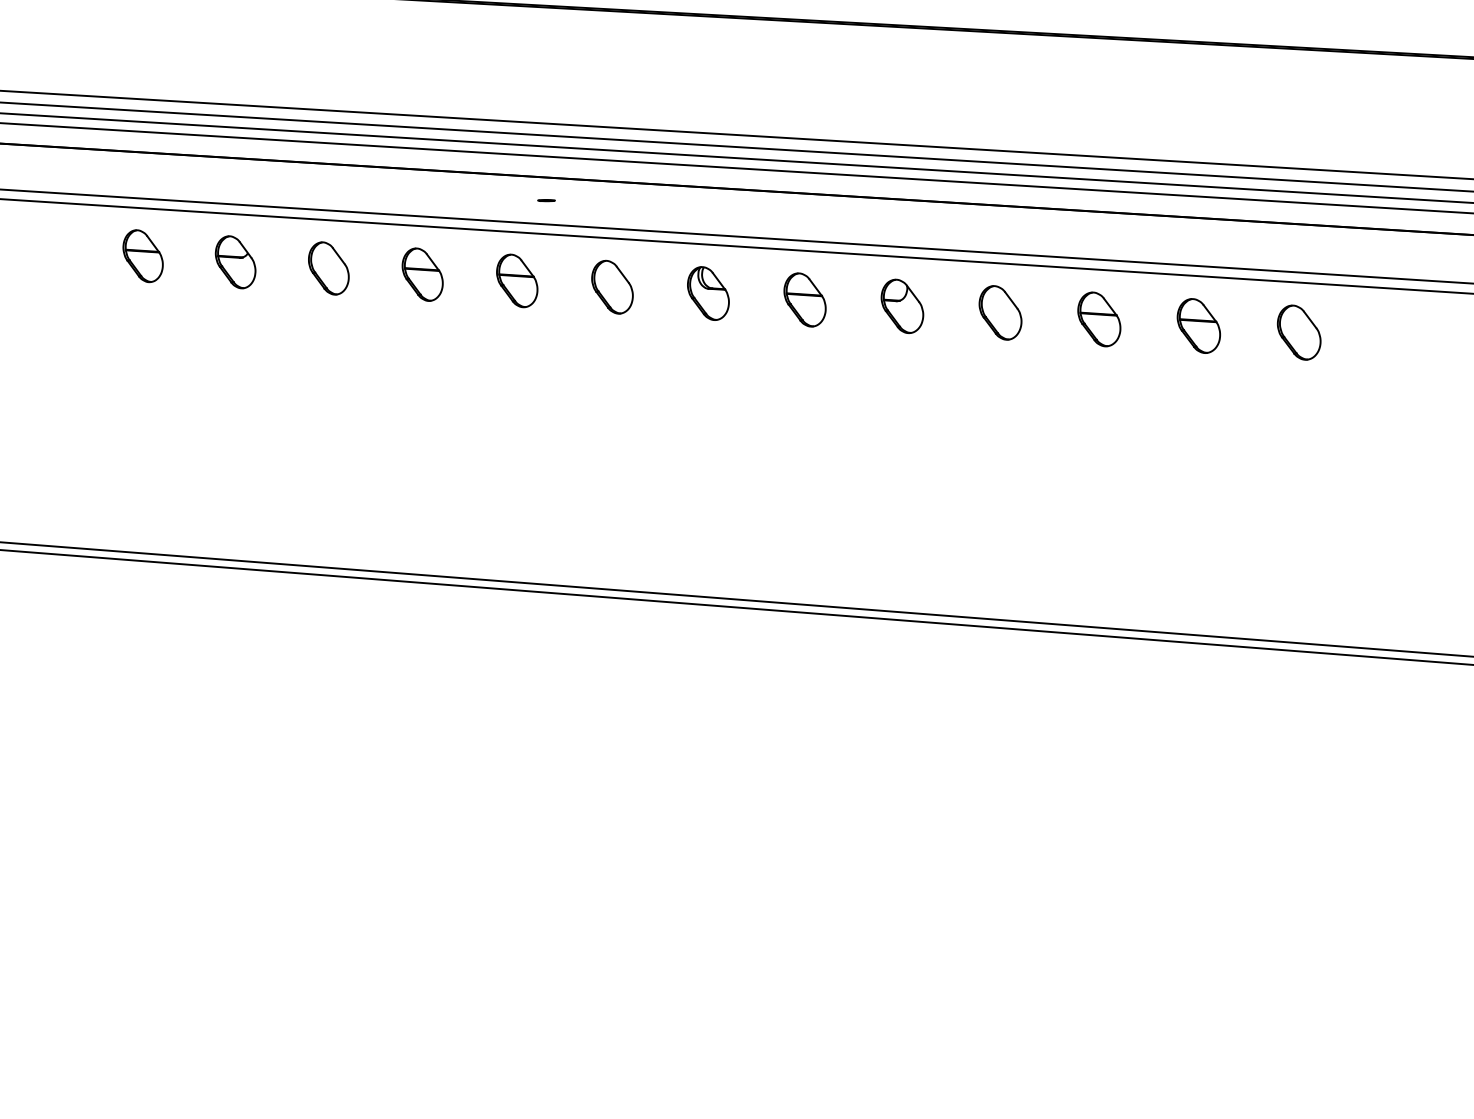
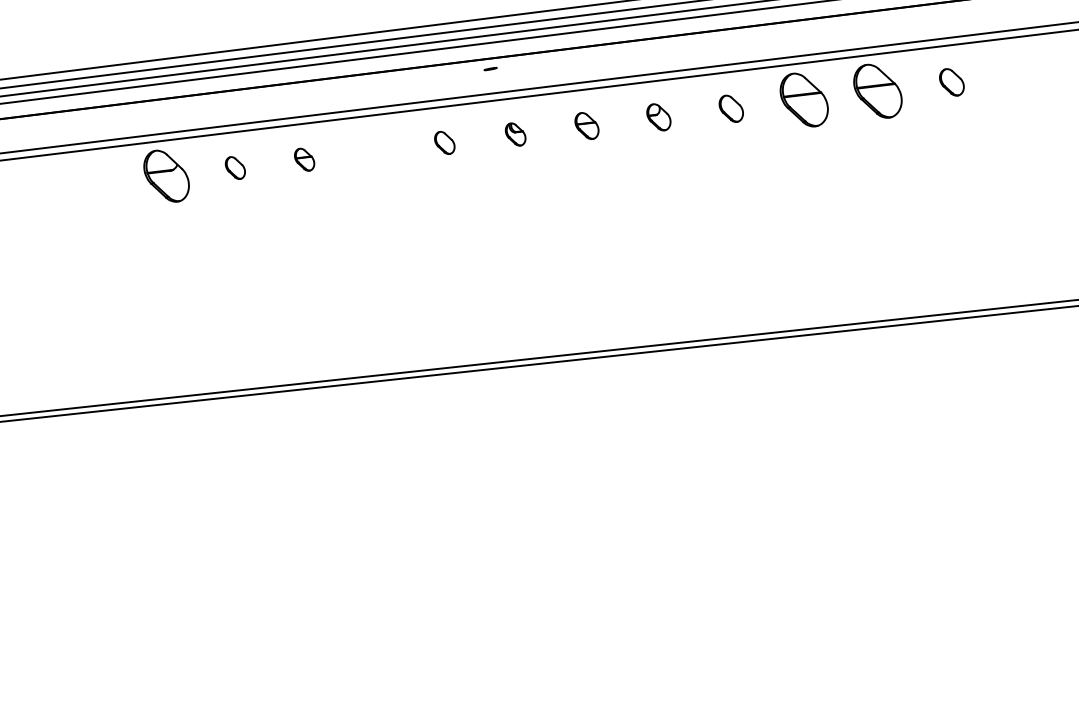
line: (546, 200) -> (490, 69), moved
part: (142, 256) -> (97, 184), removed
part: (235, 262) -> (166, 176), size x1.4
part: (328, 268) -> (235, 168), size x0.6
part: (422, 274) -> (304, 159), size x0.6
part: (517, 280) -> (374, 151), removed
part: (612, 286) -> (444, 142), size x0.6
part: (708, 293) -> (515, 134), size x0.6
part: (804, 299) -> (586, 125), size x0.7
part: (902, 305) -> (658, 116), size x0.7
part: (1000, 312) -> (731, 108), size x0.7
part: (1099, 319) -> (804, 100), size x1.4
part: (1198, 325) -> (877, 90), size x1.4
part: (1299, 332) -> (952, 82), size x0.7

